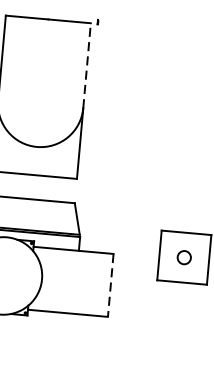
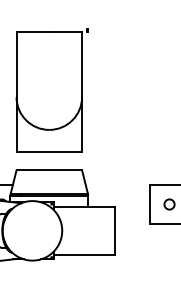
line: (87, 65) -> (82, 64), dashed -> solid
line: (111, 286) -> (115, 231), dashed -> solid

